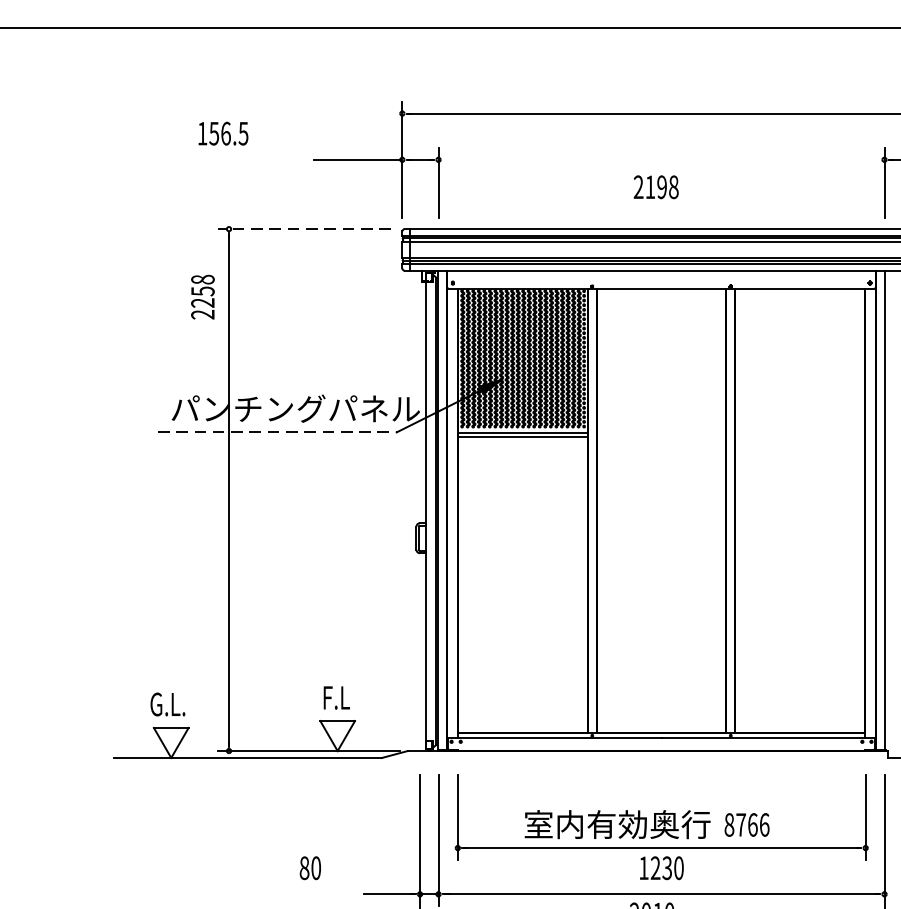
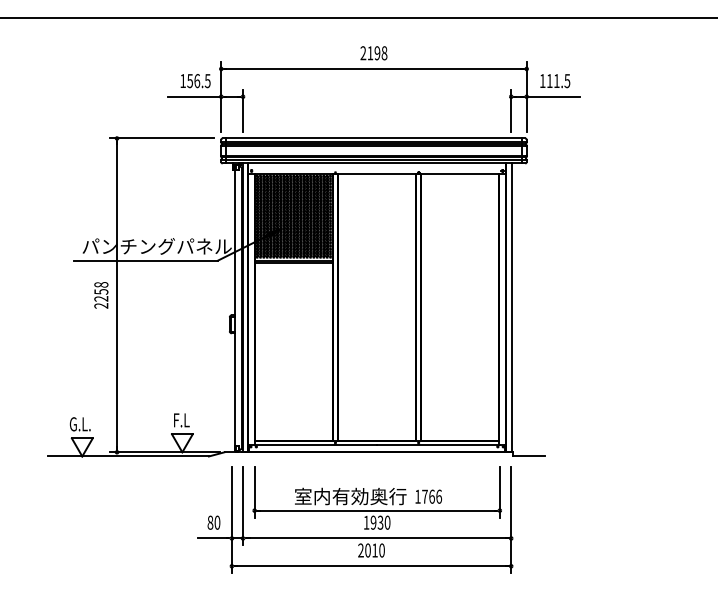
text: (223, 134) -> (195, 81), moved
text: (655, 187) -> (373, 53), moved
line: (302, 229) -> (161, 138), dashed -> solid
text: (203, 297) -> (101, 295), moved
line: (278, 432) -> (146, 260), dashed -> solid
text: (728, 824) -> (417, 496), 8766 -> 1766
text: (309, 867) -> (213, 522), moved
text: (655, 867) -> (373, 522), 1230 -> 1930

